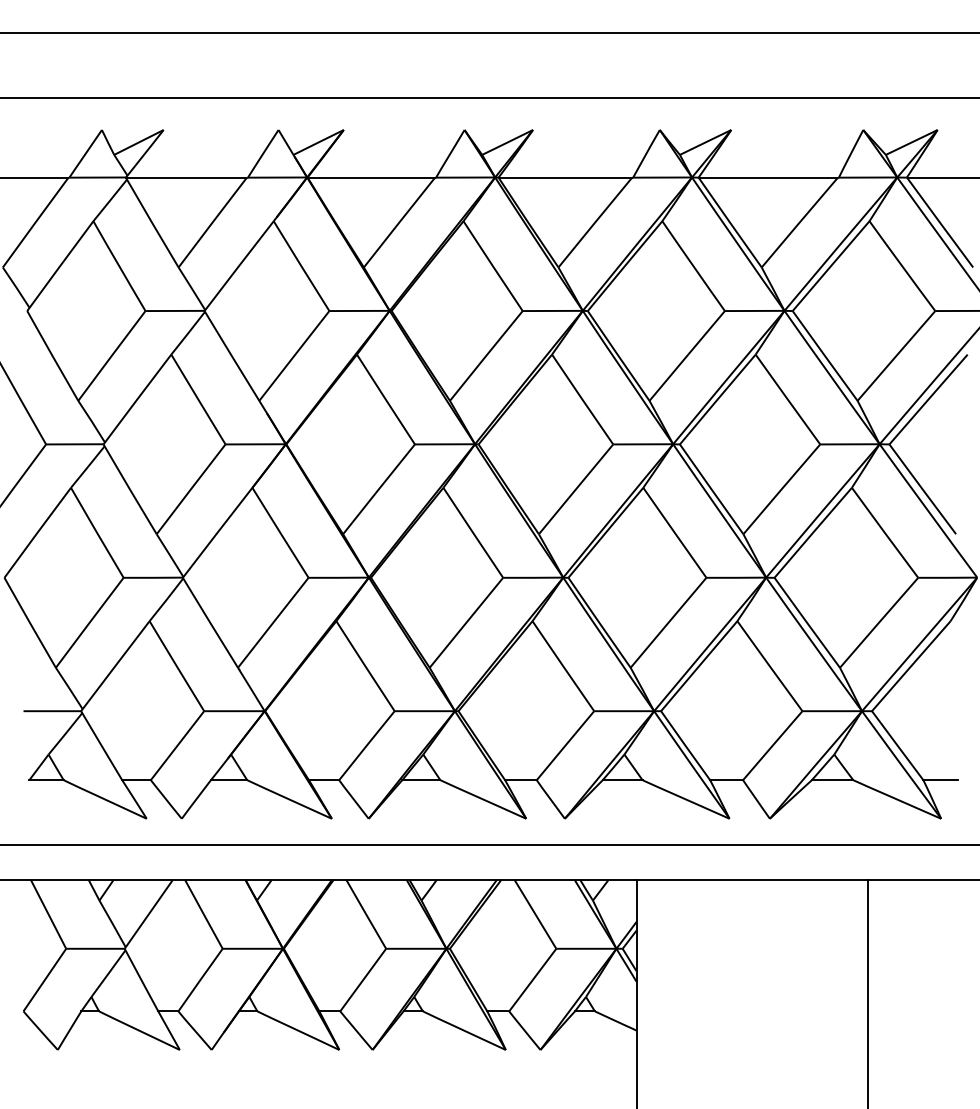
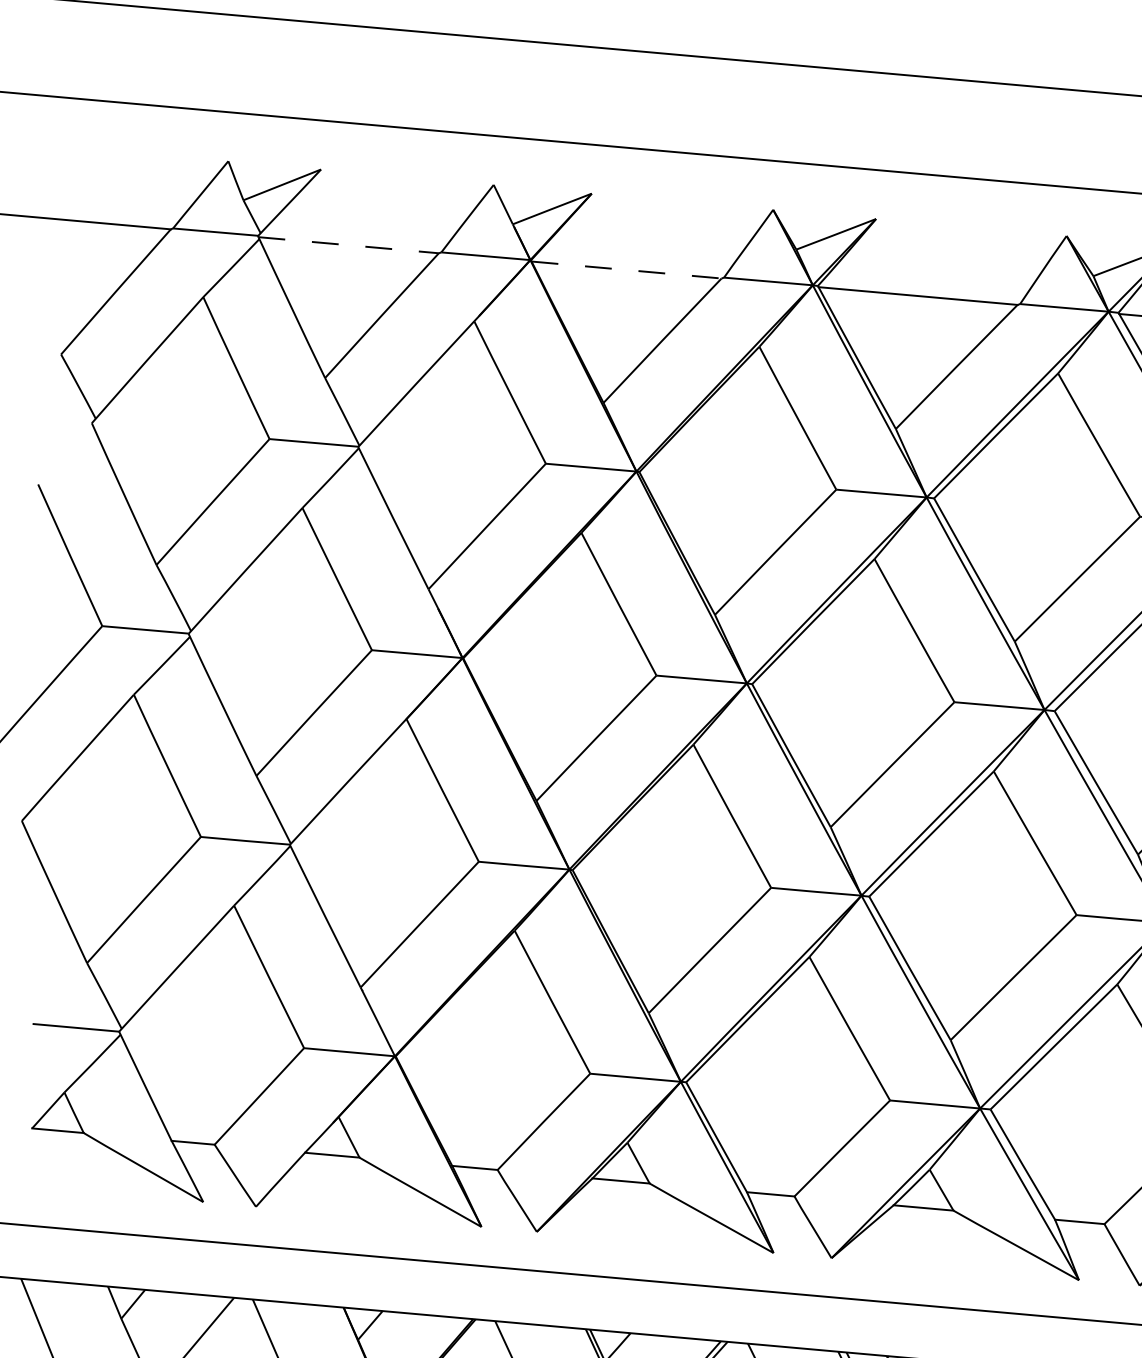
line: (186, 178) -> (348, 245), solid -> dashed
line: (371, 178) -> (626, 270), solid -> dashed

